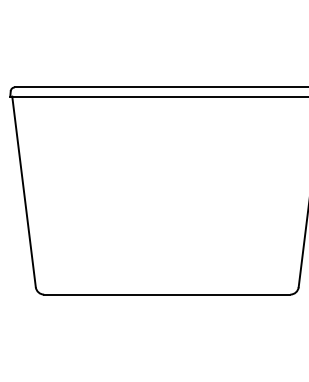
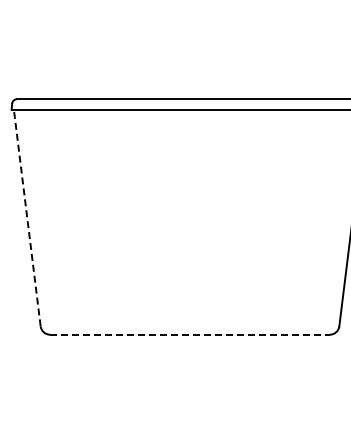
line: (24, 191) -> (27, 217), solid -> dashed
line: (167, 294) -> (190, 334), solid -> dashed

